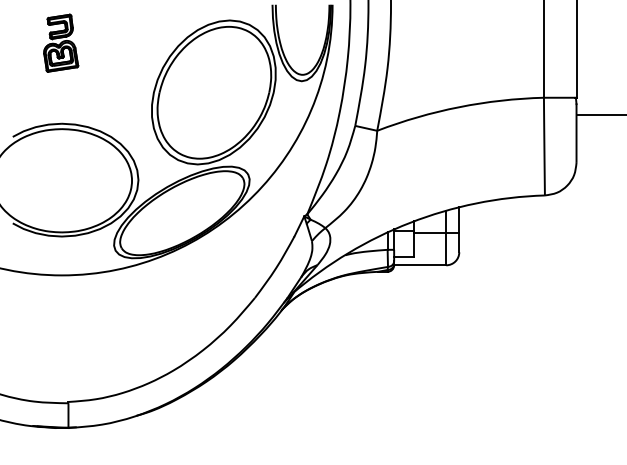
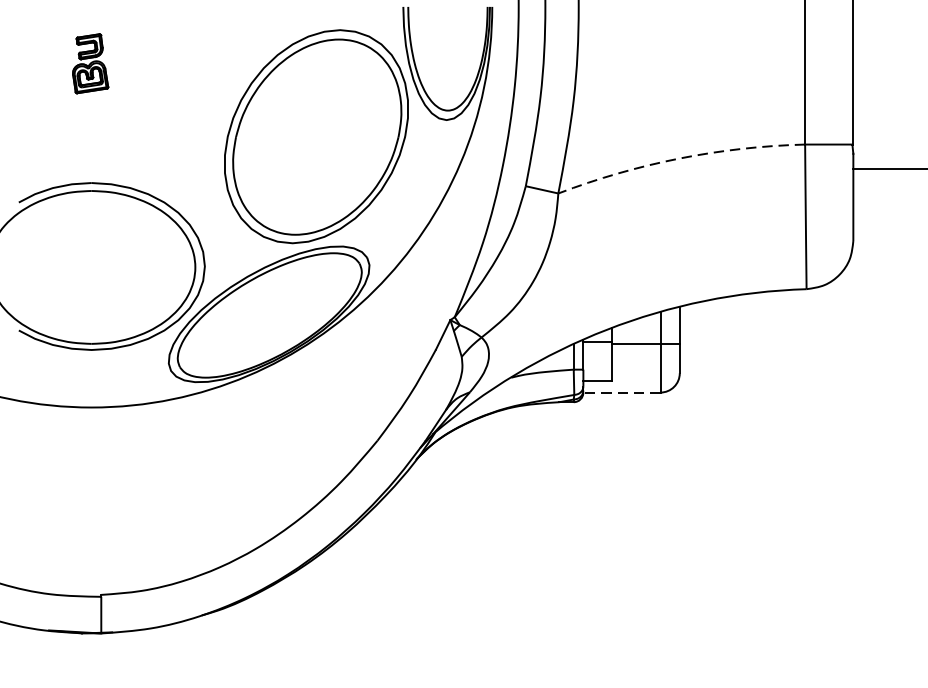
part: (61, 42) -> (90, 62), size x0.7
arc: (459, 107) -> (680, 158), solid -> dashed
line: (419, 265) -> (620, 392), solid -> dashed

